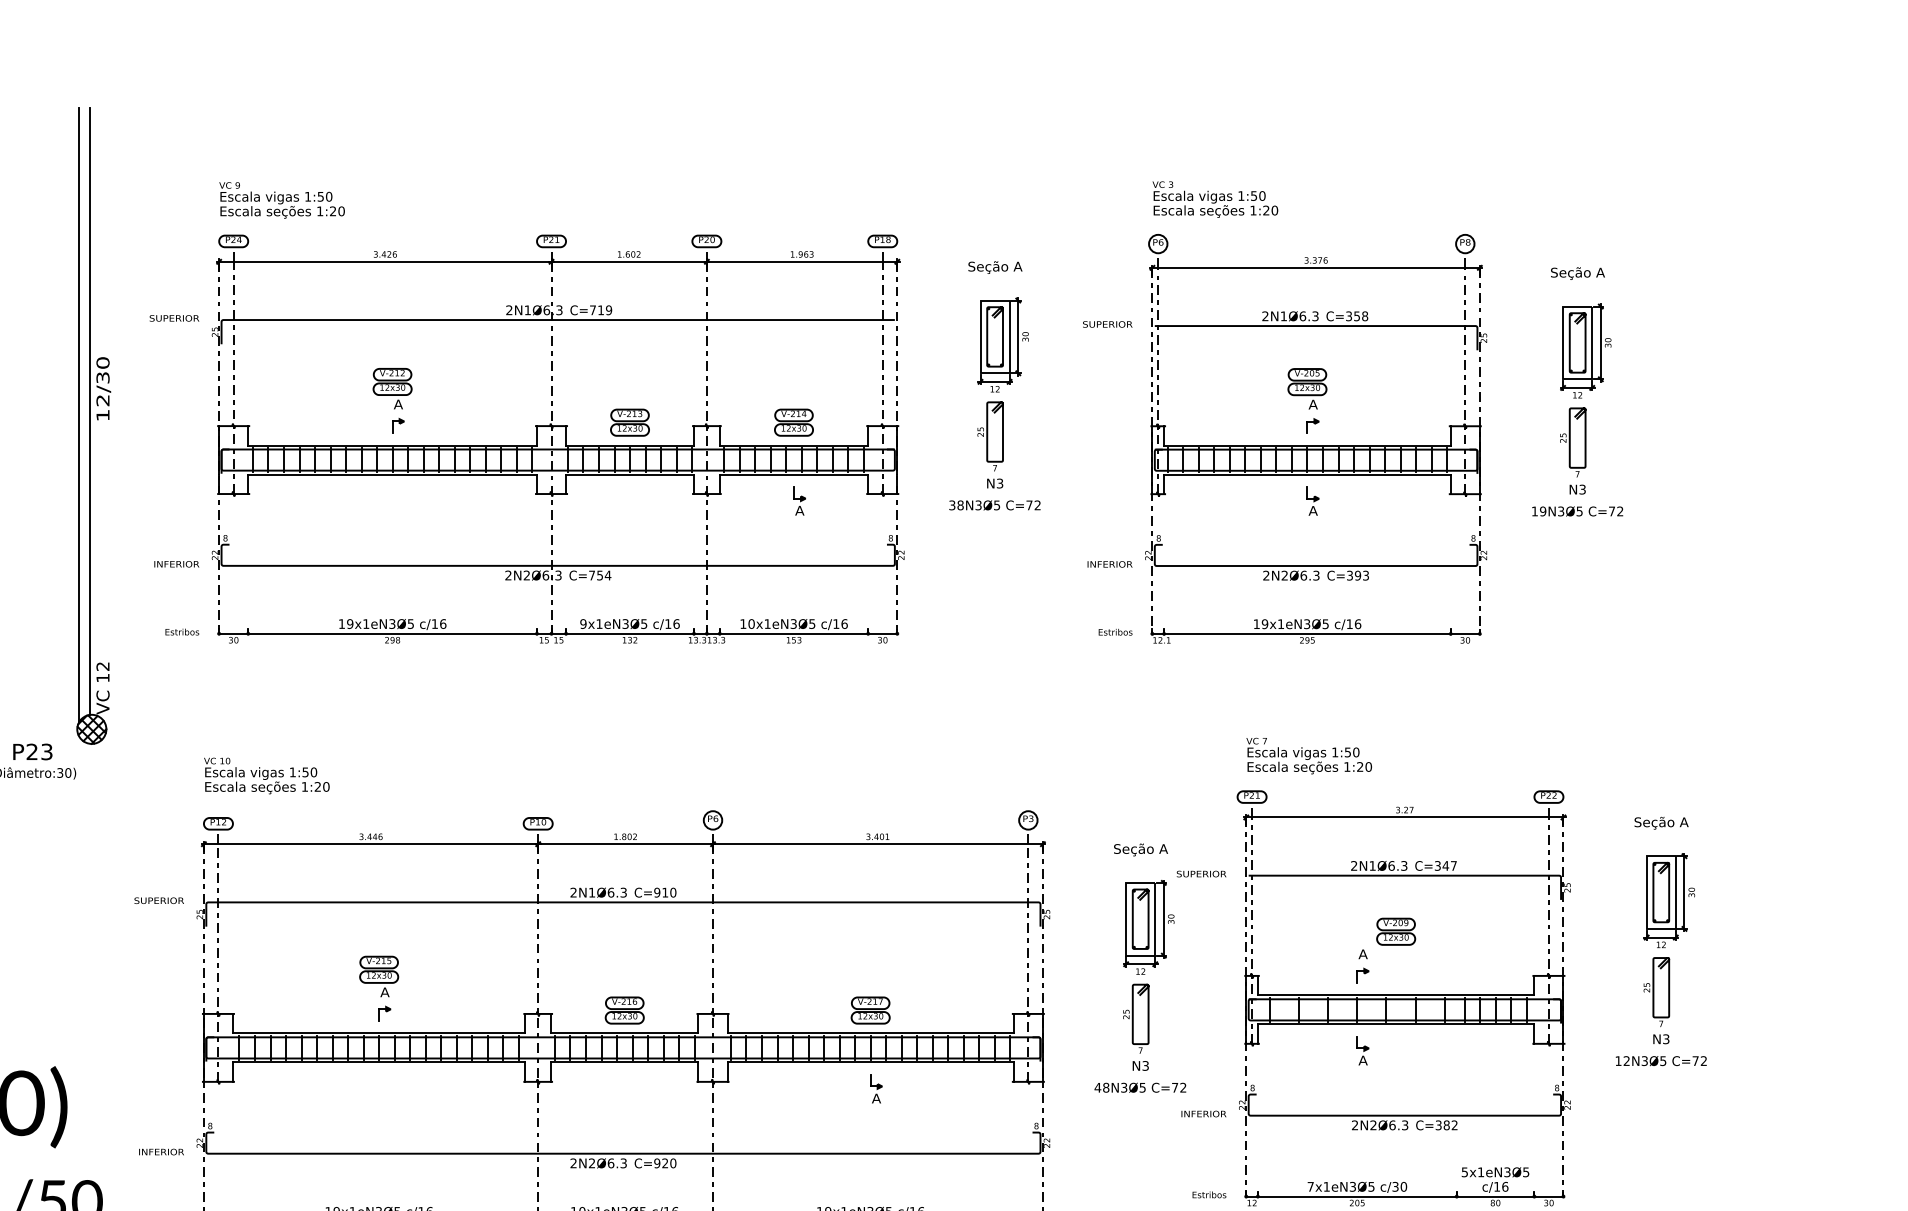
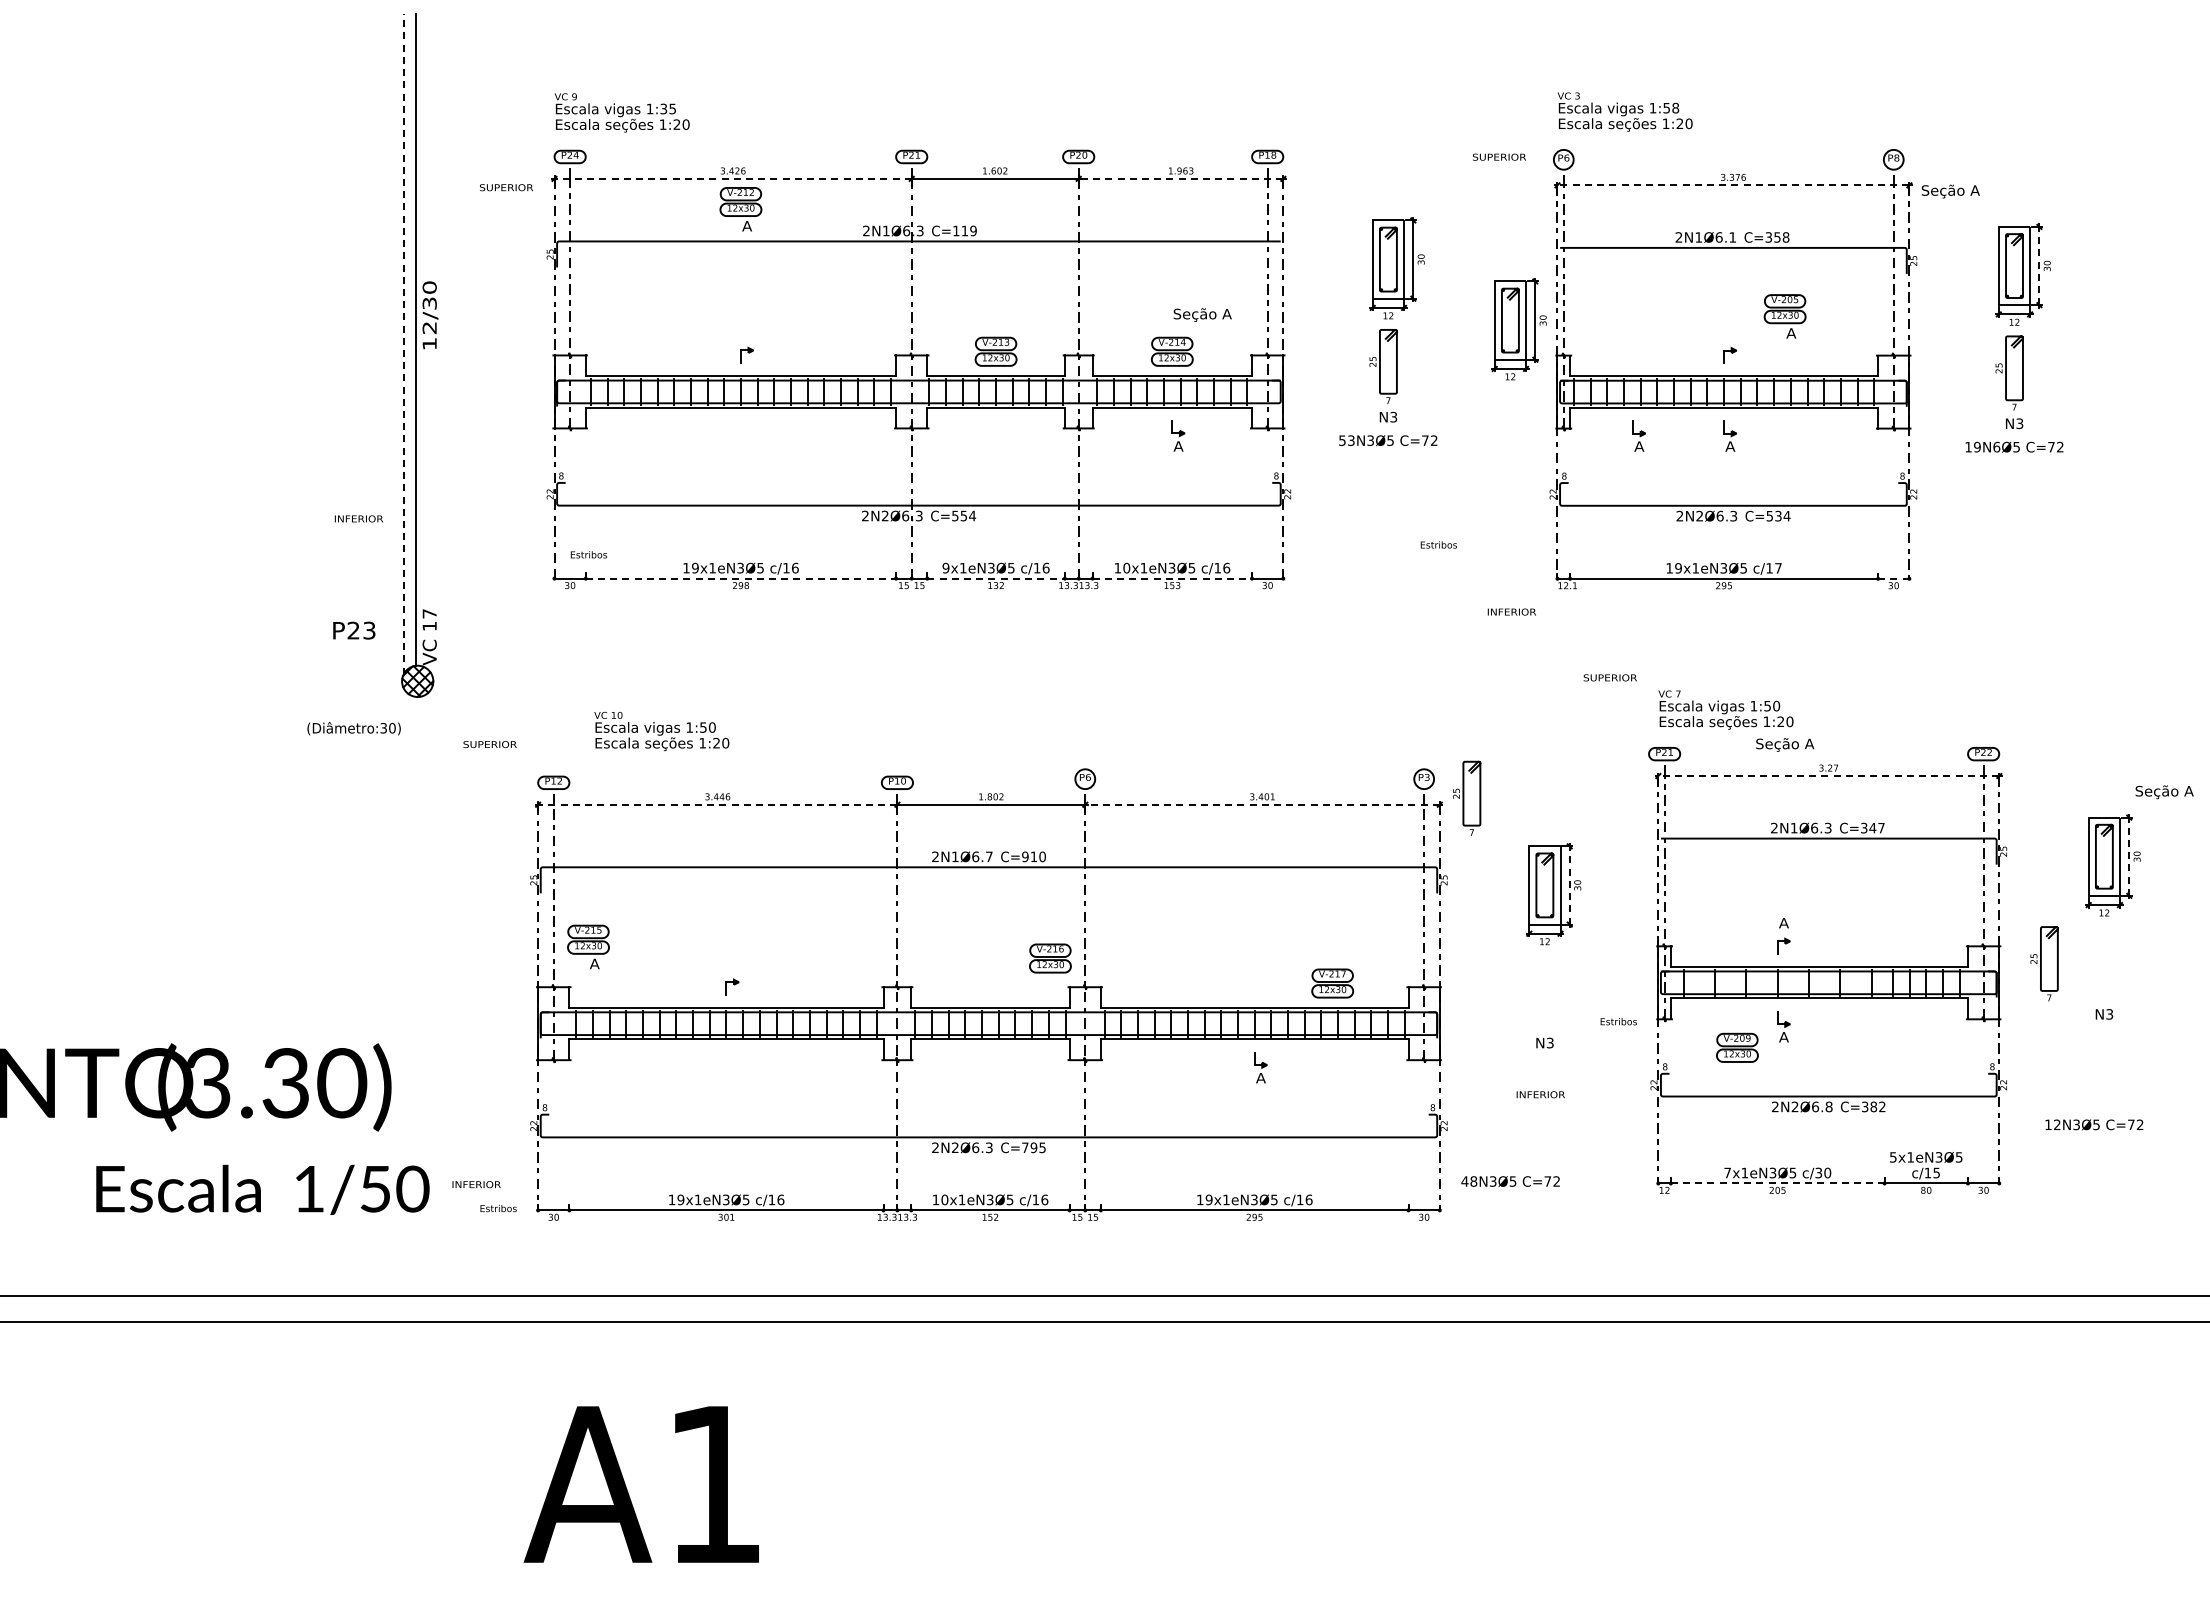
text: (325, 196) -> (668, 108), 1:50 -> 1:35
text: (1262, 196) -> (1675, 108), 1:50 -> 1:58
line: (385, 261) -> (733, 178), solid -> dashed
line: (801, 261) -> (1180, 178), solid -> dashed
text: (995, 267) -> (1202, 314), moved
line: (1316, 267) -> (1733, 185), solid -> dashed
text: (1577, 273) -> (1950, 191), moved
text: (593, 309) -> (956, 230), C=719 -> C=119
text: (1315, 316) -> (1732, 237), 2N1Ø6.3 -> 2N1Ø6.1
text: (174, 318) -> (506, 187), moved
text: (1106, 323) -> (1498, 156), moved
line: (1600, 342) -> (2039, 265), solid -> dashed
part: (392, 388) -> (740, 209), moved
part: (1306, 388) -> (1784, 316), moved
part: (1116, 401) -> (1518, 329), added
line: (78, 414) -> (403, 343), solid -> dashed
part: (1227, 500) -> (1638, 435), added
text: (956, 505) -> (1346, 440), 38N3Ø5 -> 53N3Ø5
text: (1560, 510) -> (1996, 446), 19N3Ø5 -> 19N6Ø5
text: (176, 563) -> (358, 518), moved
text: (1109, 563) -> (1511, 611), moved
text: (592, 575) -> (955, 516), C=754 -> C=554
text: (1358, 575) -> (1778, 515), C=393 -> C=534
text: (1358, 624) -> (1778, 568), c/16 -> c/17
text: (181, 631) -> (588, 554), moved
text: (1115, 631) -> (1438, 544), moved
line: (395, 633) -> (744, 578), solid -> dashed
line: (634, 633) -> (1000, 578), solid -> dashed
line: (797, 633) -> (1176, 578), solid -> dashed
line: (1468, 633) -> (1897, 578), solid -> dashed
text: (102, 666) -> (429, 613), 12 -> 17
text: (33, 751) -> (354, 630), moved
text: (266, 776) -> (661, 731), moved
line: (1404, 817) -> (1828, 776), solid -> dashed
text: (1661, 823) -> (2164, 792), moved
line: (370, 843) -> (717, 804), solid -> dashed
line: (877, 843) -> (1262, 804), solid -> dashed
text: (1141, 849) -> (1785, 744), moved
text: (1200, 873) -> (1609, 677), moved
text: (623, 892) -> (989, 856), 2N1Ø6.3 -> 2N1Ø6.7
line: (1684, 892) -> (2129, 856), solid -> dashed
text: (158, 900) -> (489, 744), moved
line: (1163, 918) -> (1569, 884), solid -> dashed
part: (1396, 931) -> (1737, 1047), moved
part: (379, 976) -> (588, 946), moved
part: (1656, 991) -> (2044, 963), moved
part: (624, 1010) -> (1050, 958), moved
part: (870, 1010) -> (1332, 983), moved
part: (1136, 1017) -> (1467, 797), moved
text: (1661, 1060) -> (2094, 1124), moved
text: (1140, 1087) -> (1510, 1181), moved
text: (1203, 1113) -> (1540, 1094), moved
text: (1404, 1124) -> (1828, 1106), 2N2Ø6.3 -> 2N2Ø6.8
text: (161, 1151) -> (476, 1184), moved
text: (664, 1163) -> (1033, 1147), C=920 -> C=795
text: (1505, 1186) -> (1936, 1172), c/16 -> c/15
text: (1209, 1194) -> (1618, 1021), moved
line: (1360, 1196) -> (1781, 1183), solid -> dashed

